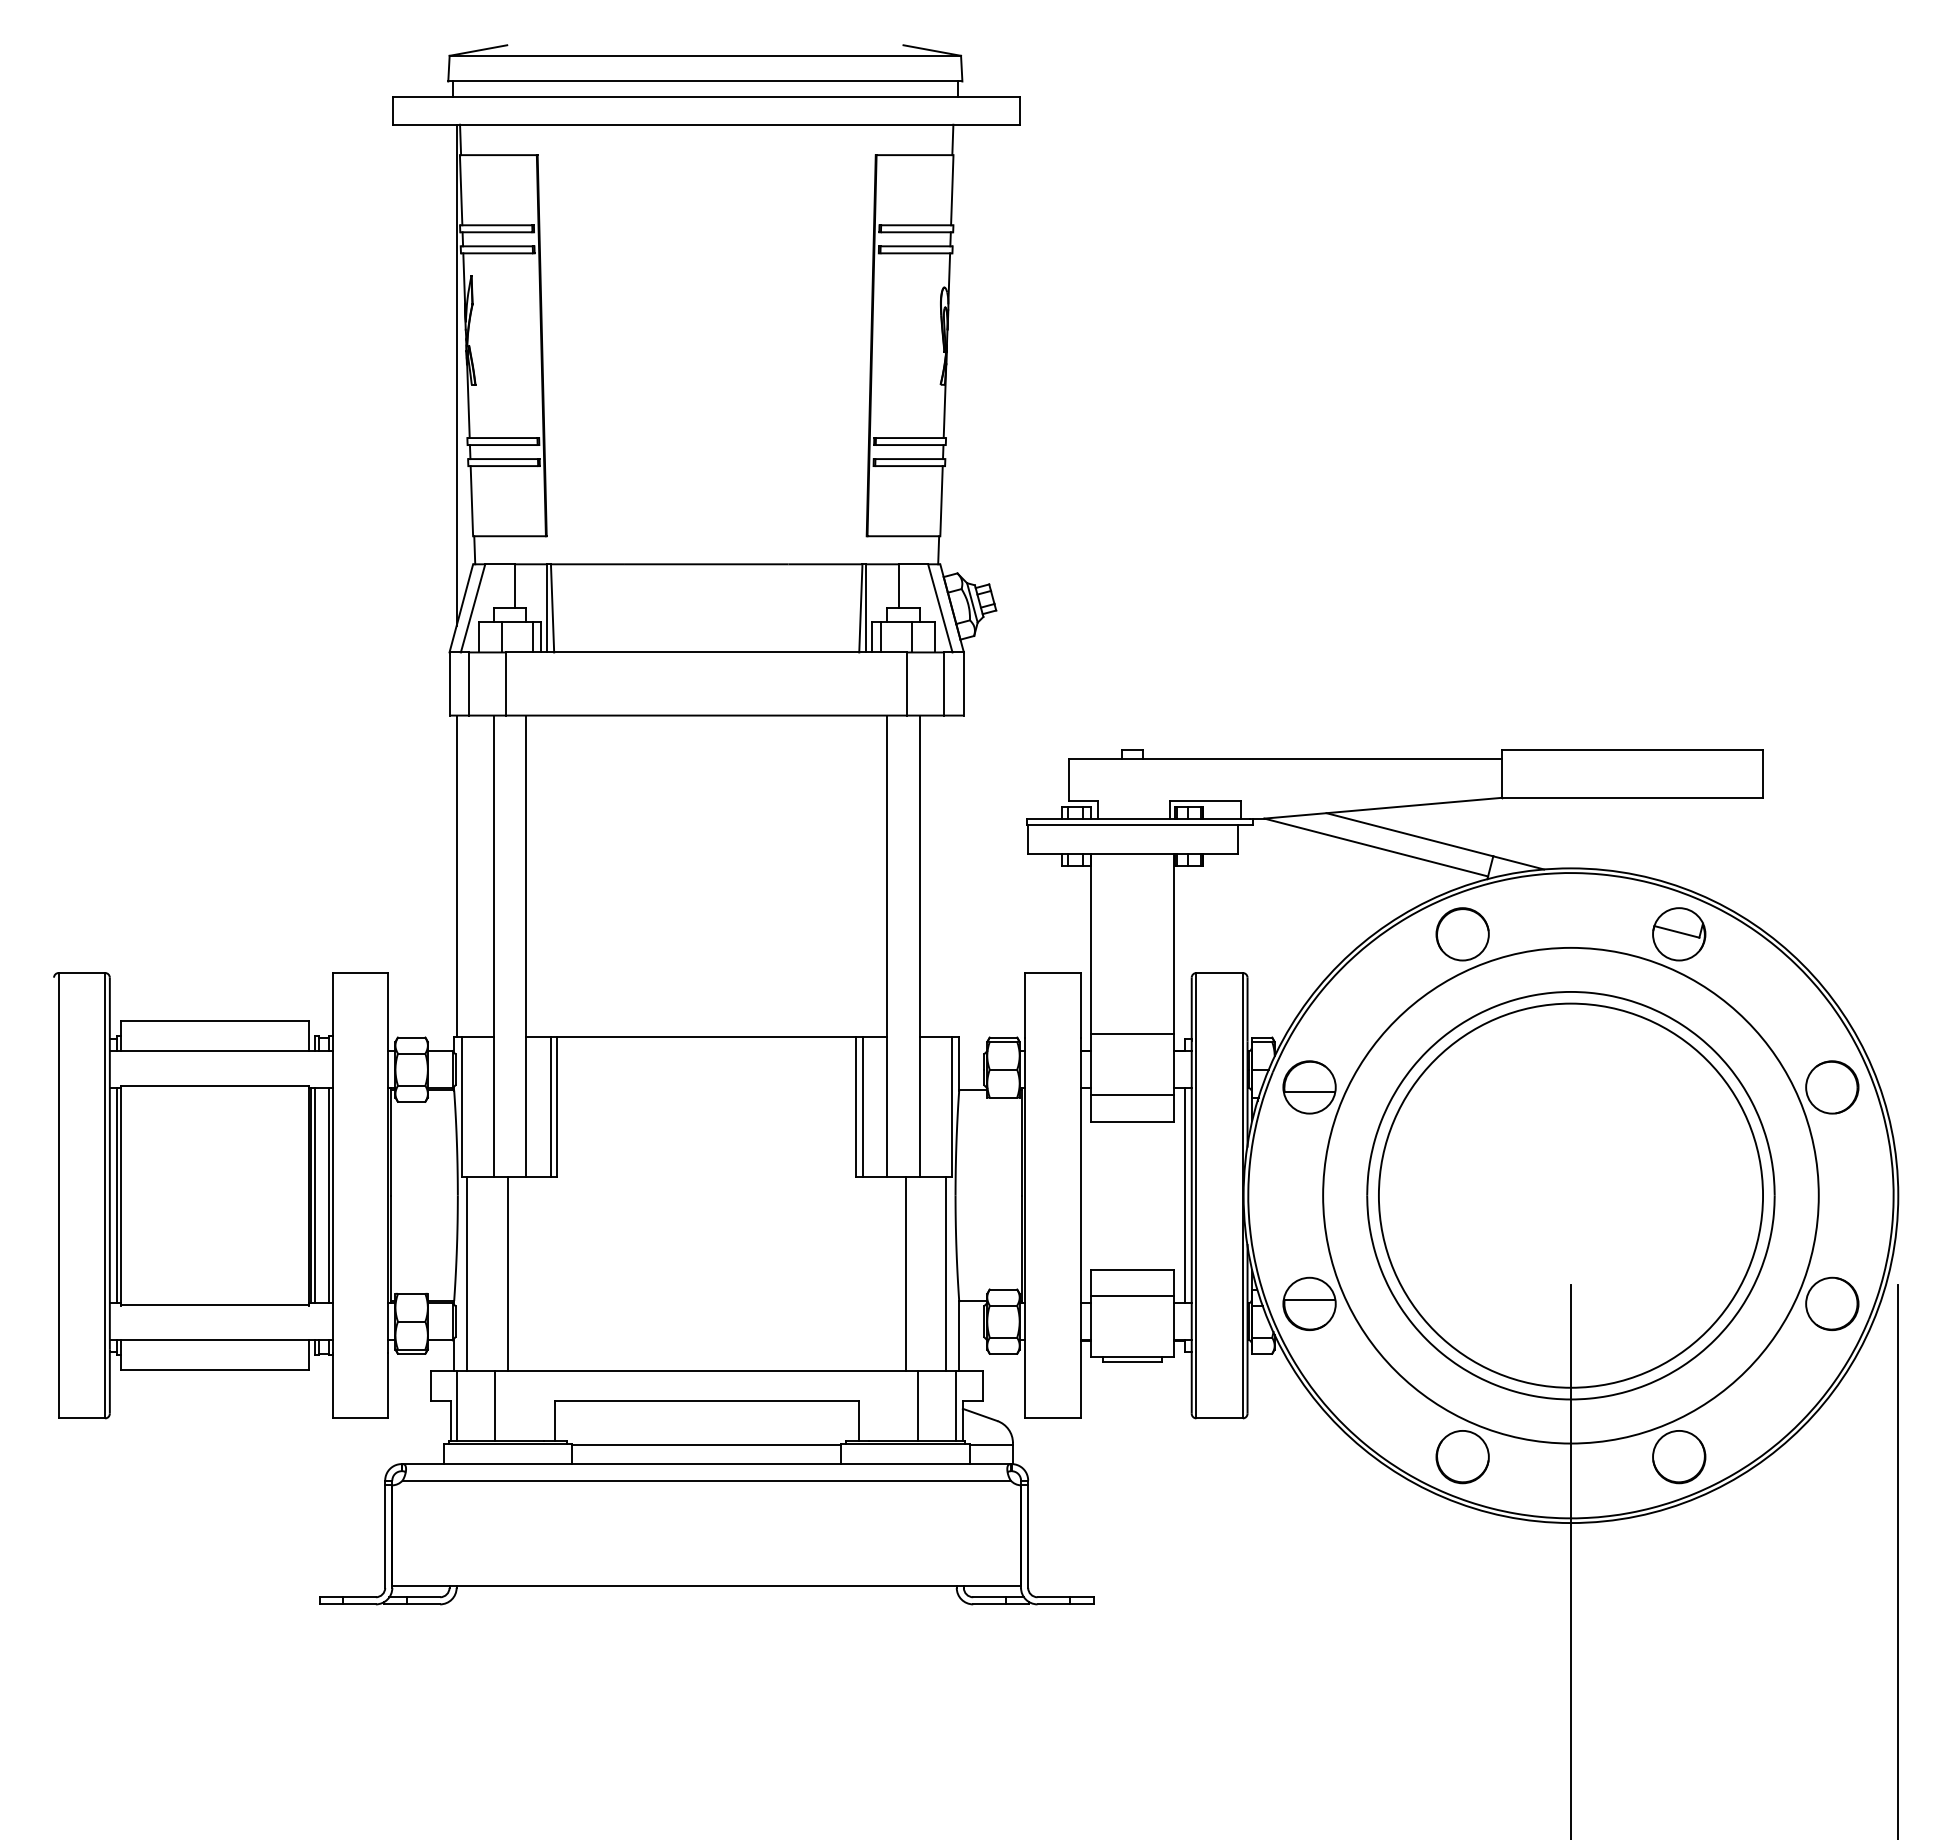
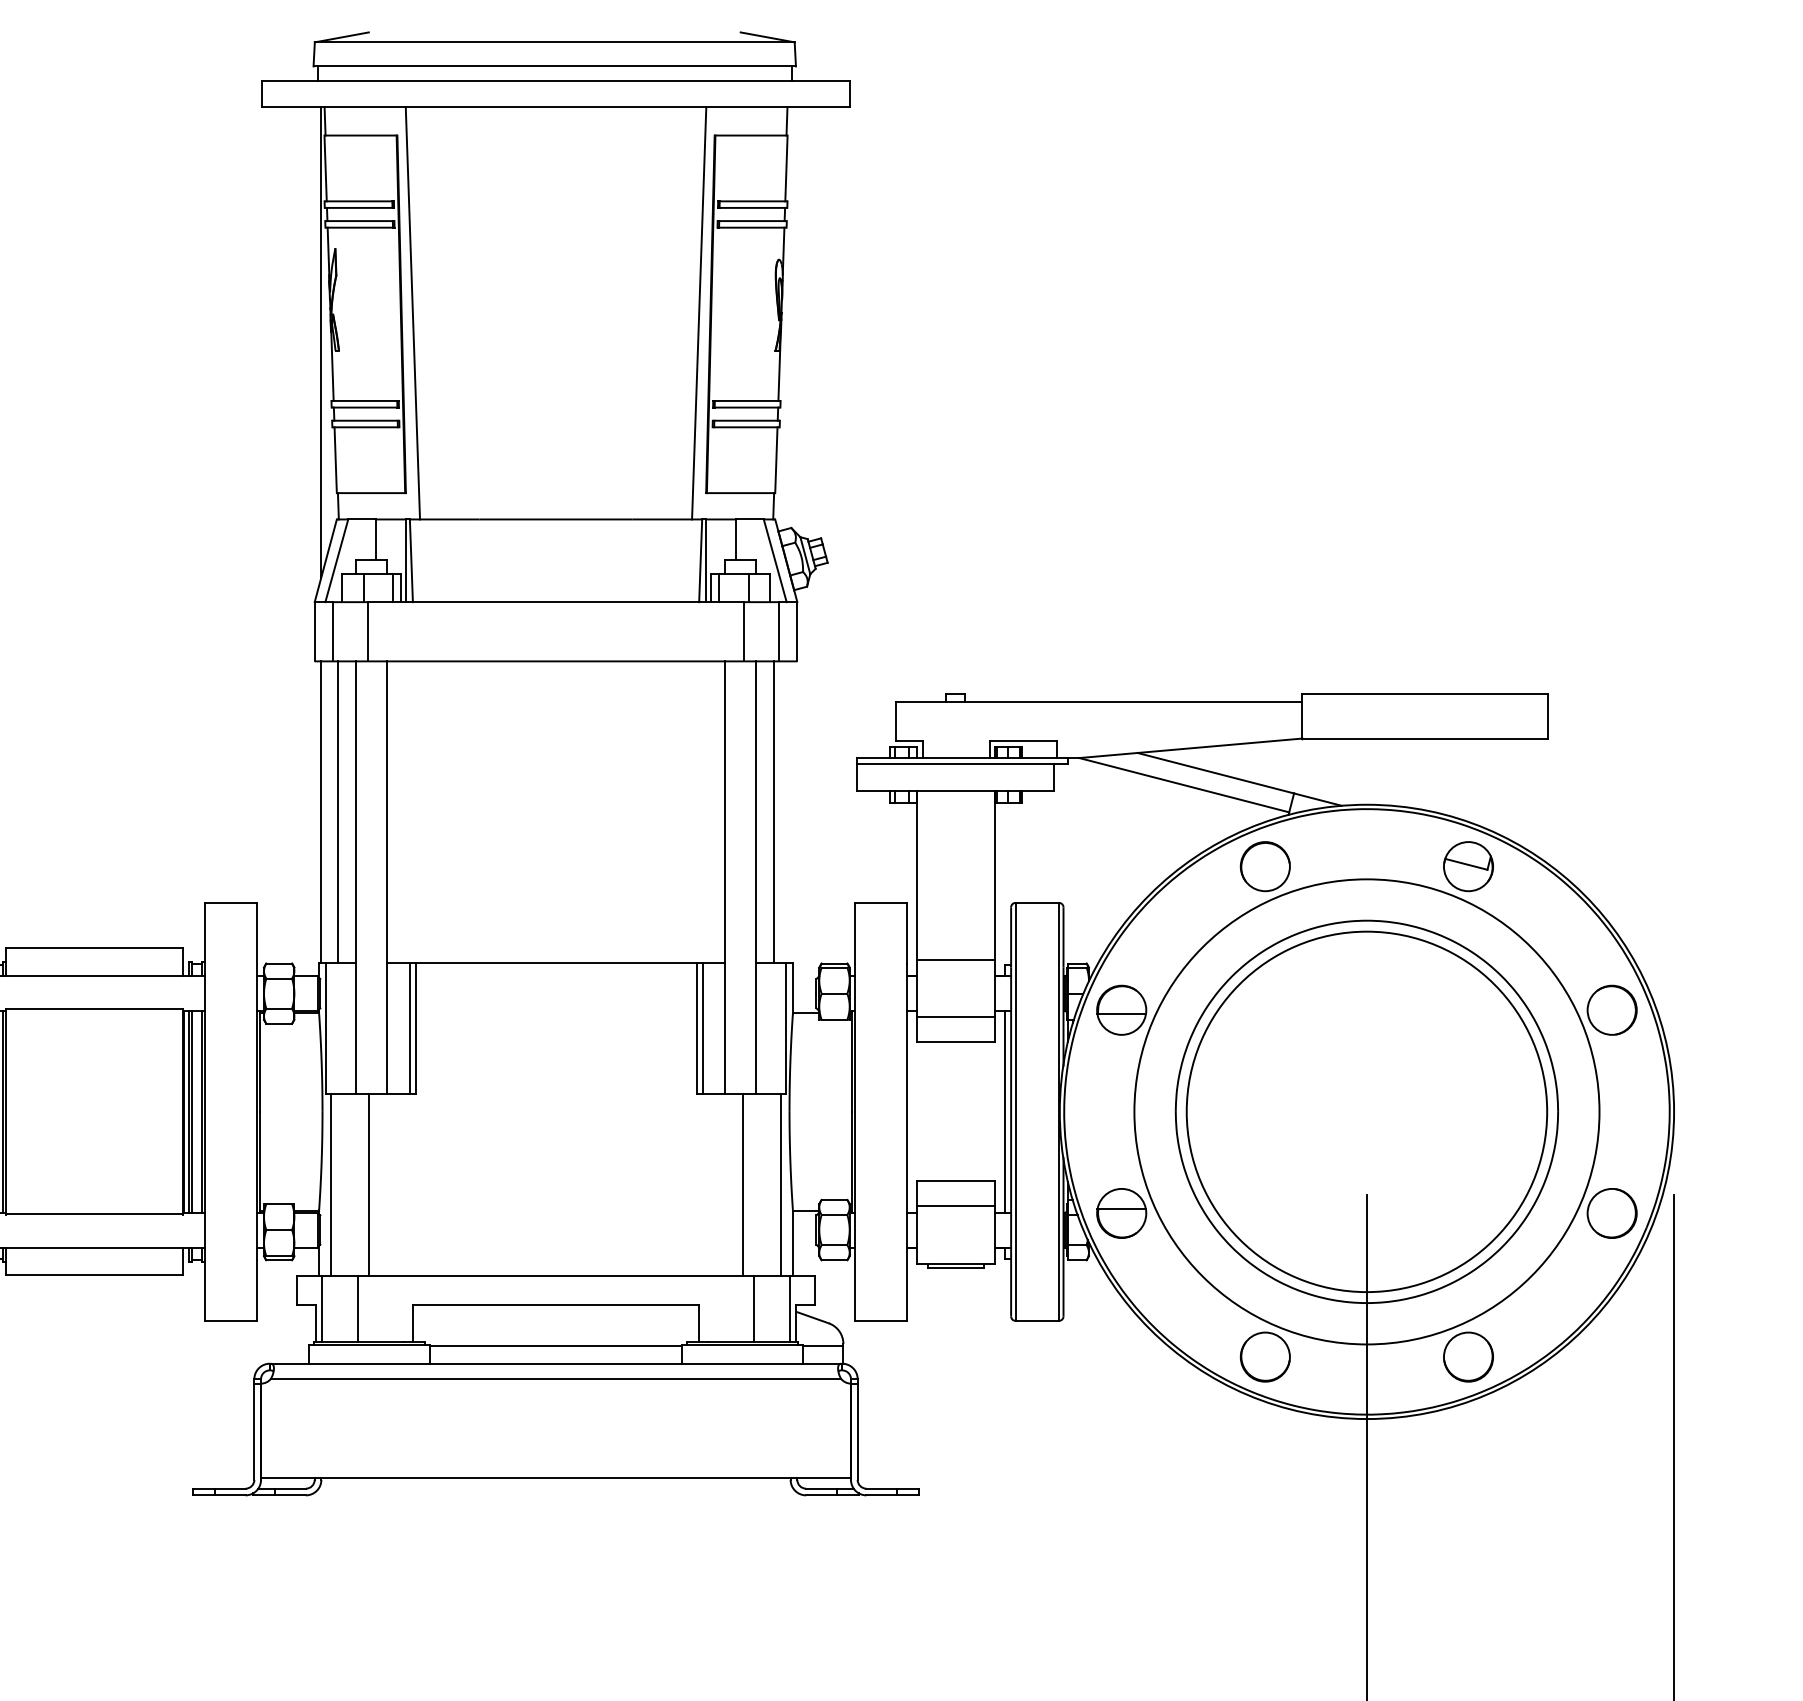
line: (553, 344) -> (412, 313), added
line: (858, 344) -> (698, 313), added
line: (474, 875) -> (338, 811), added
line: (939, 875) -> (774, 811), added
line: (319, 1195) -> (192, 1111), added

